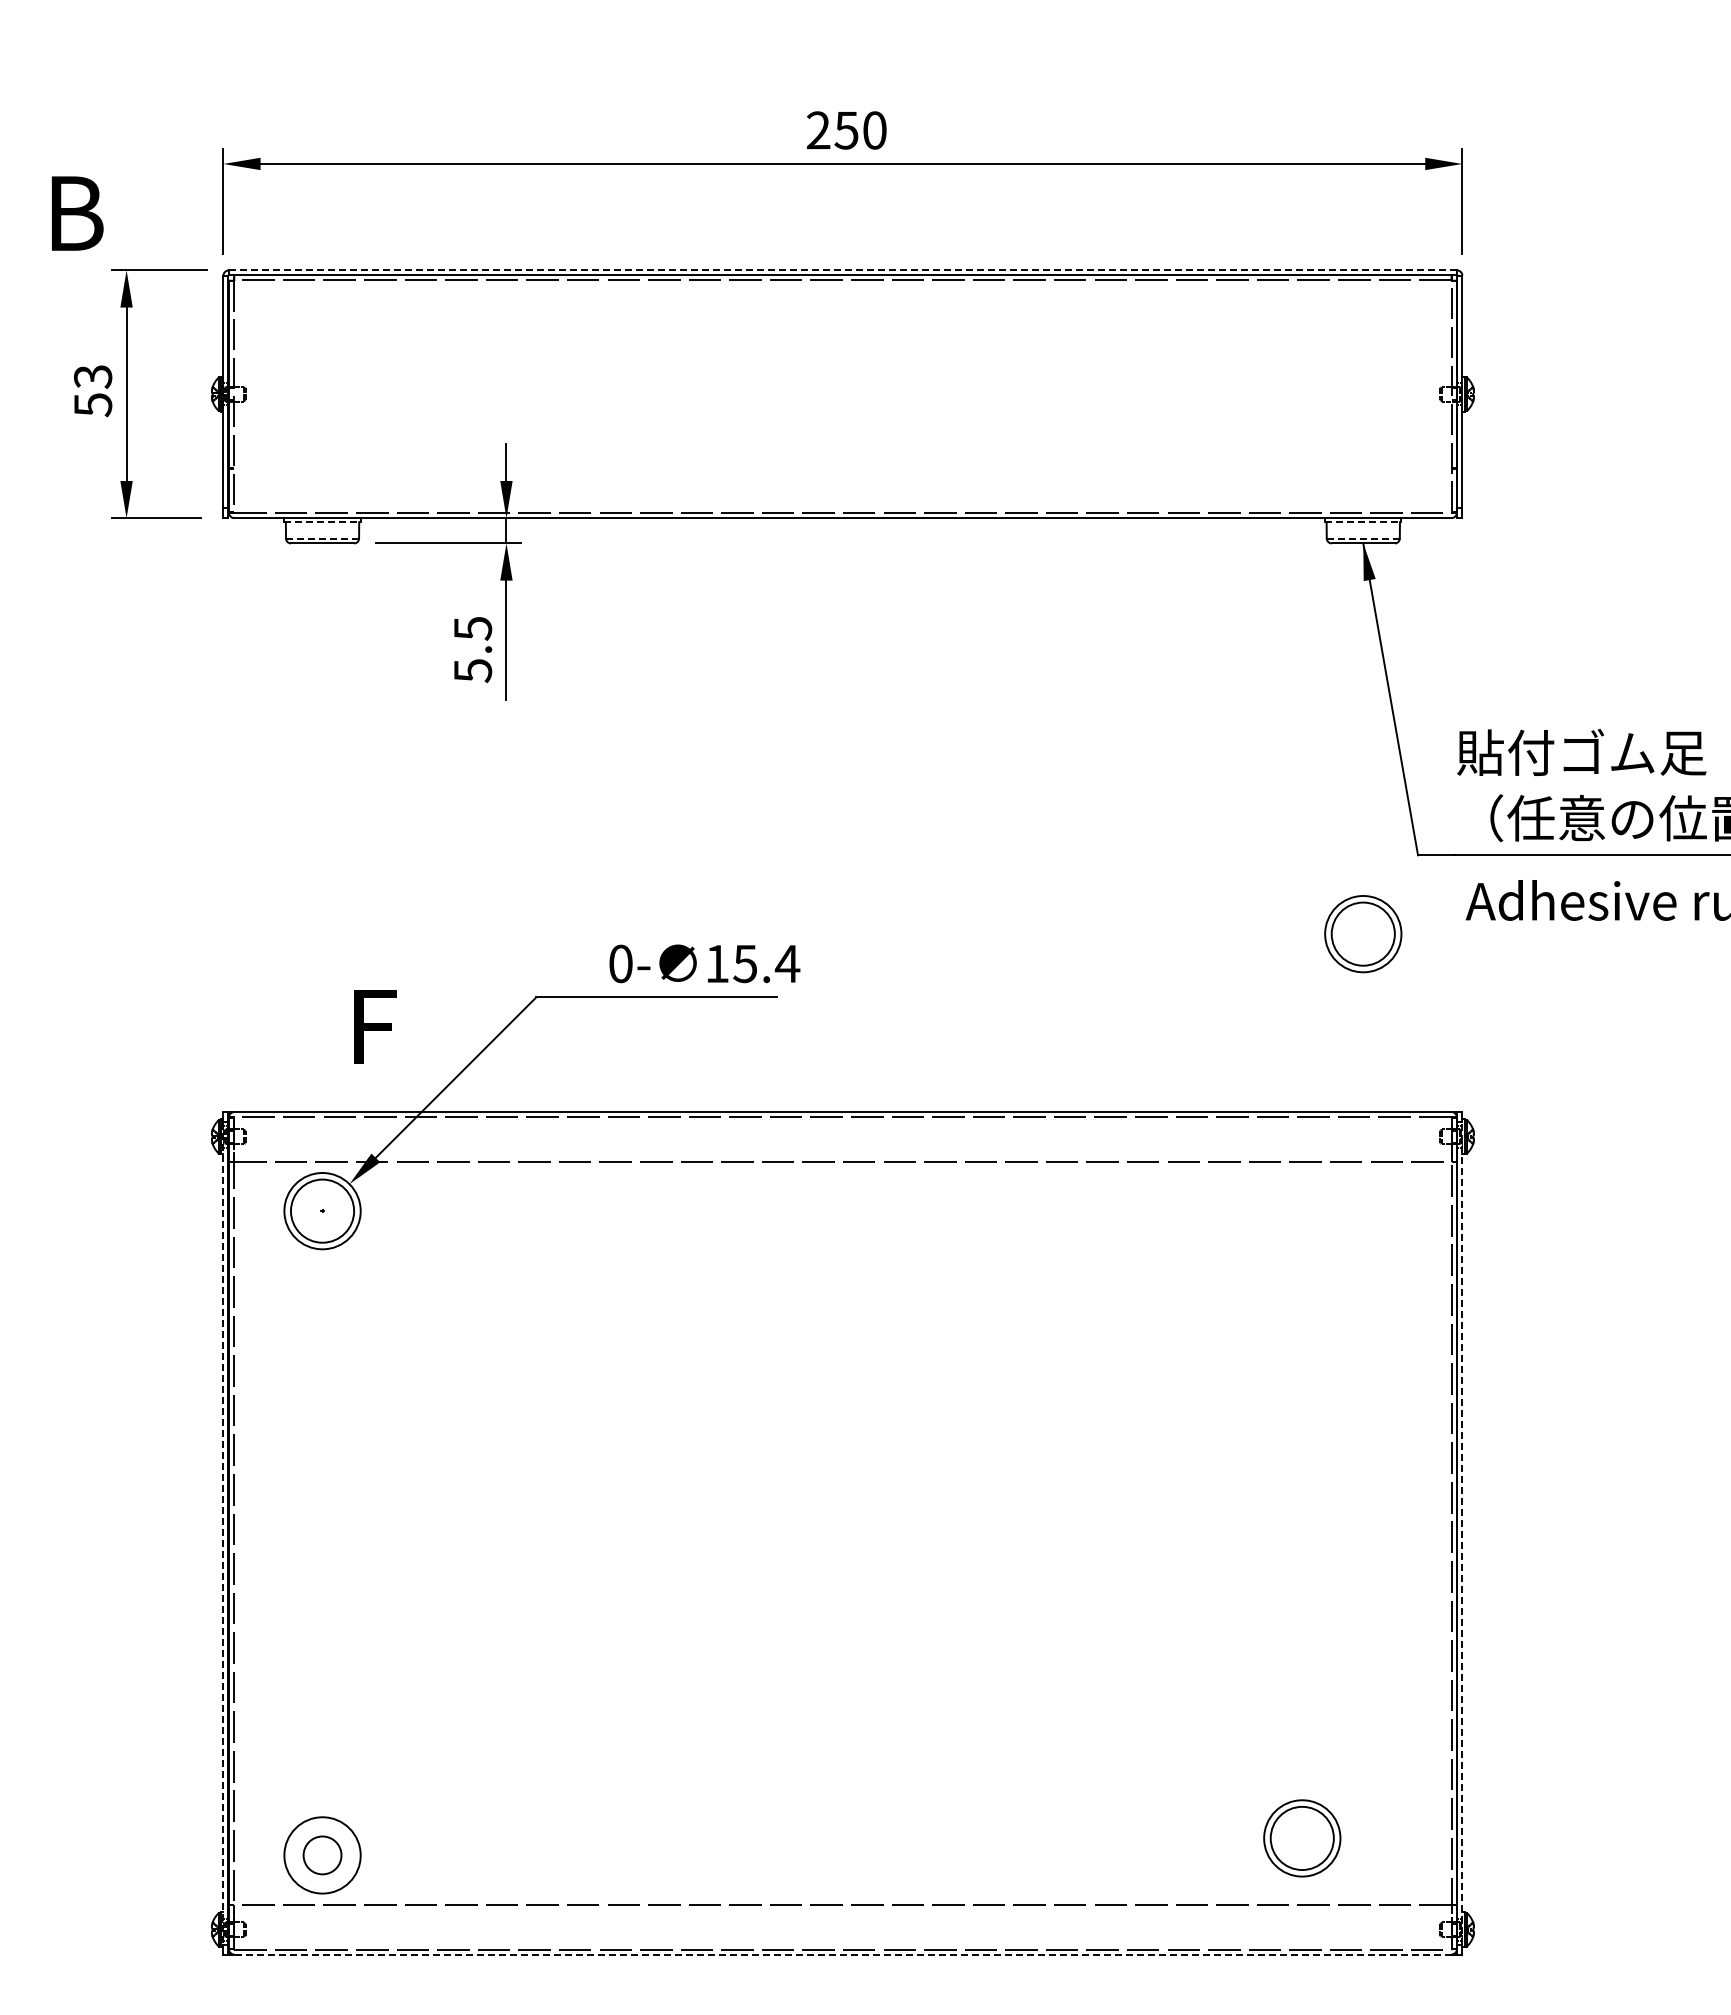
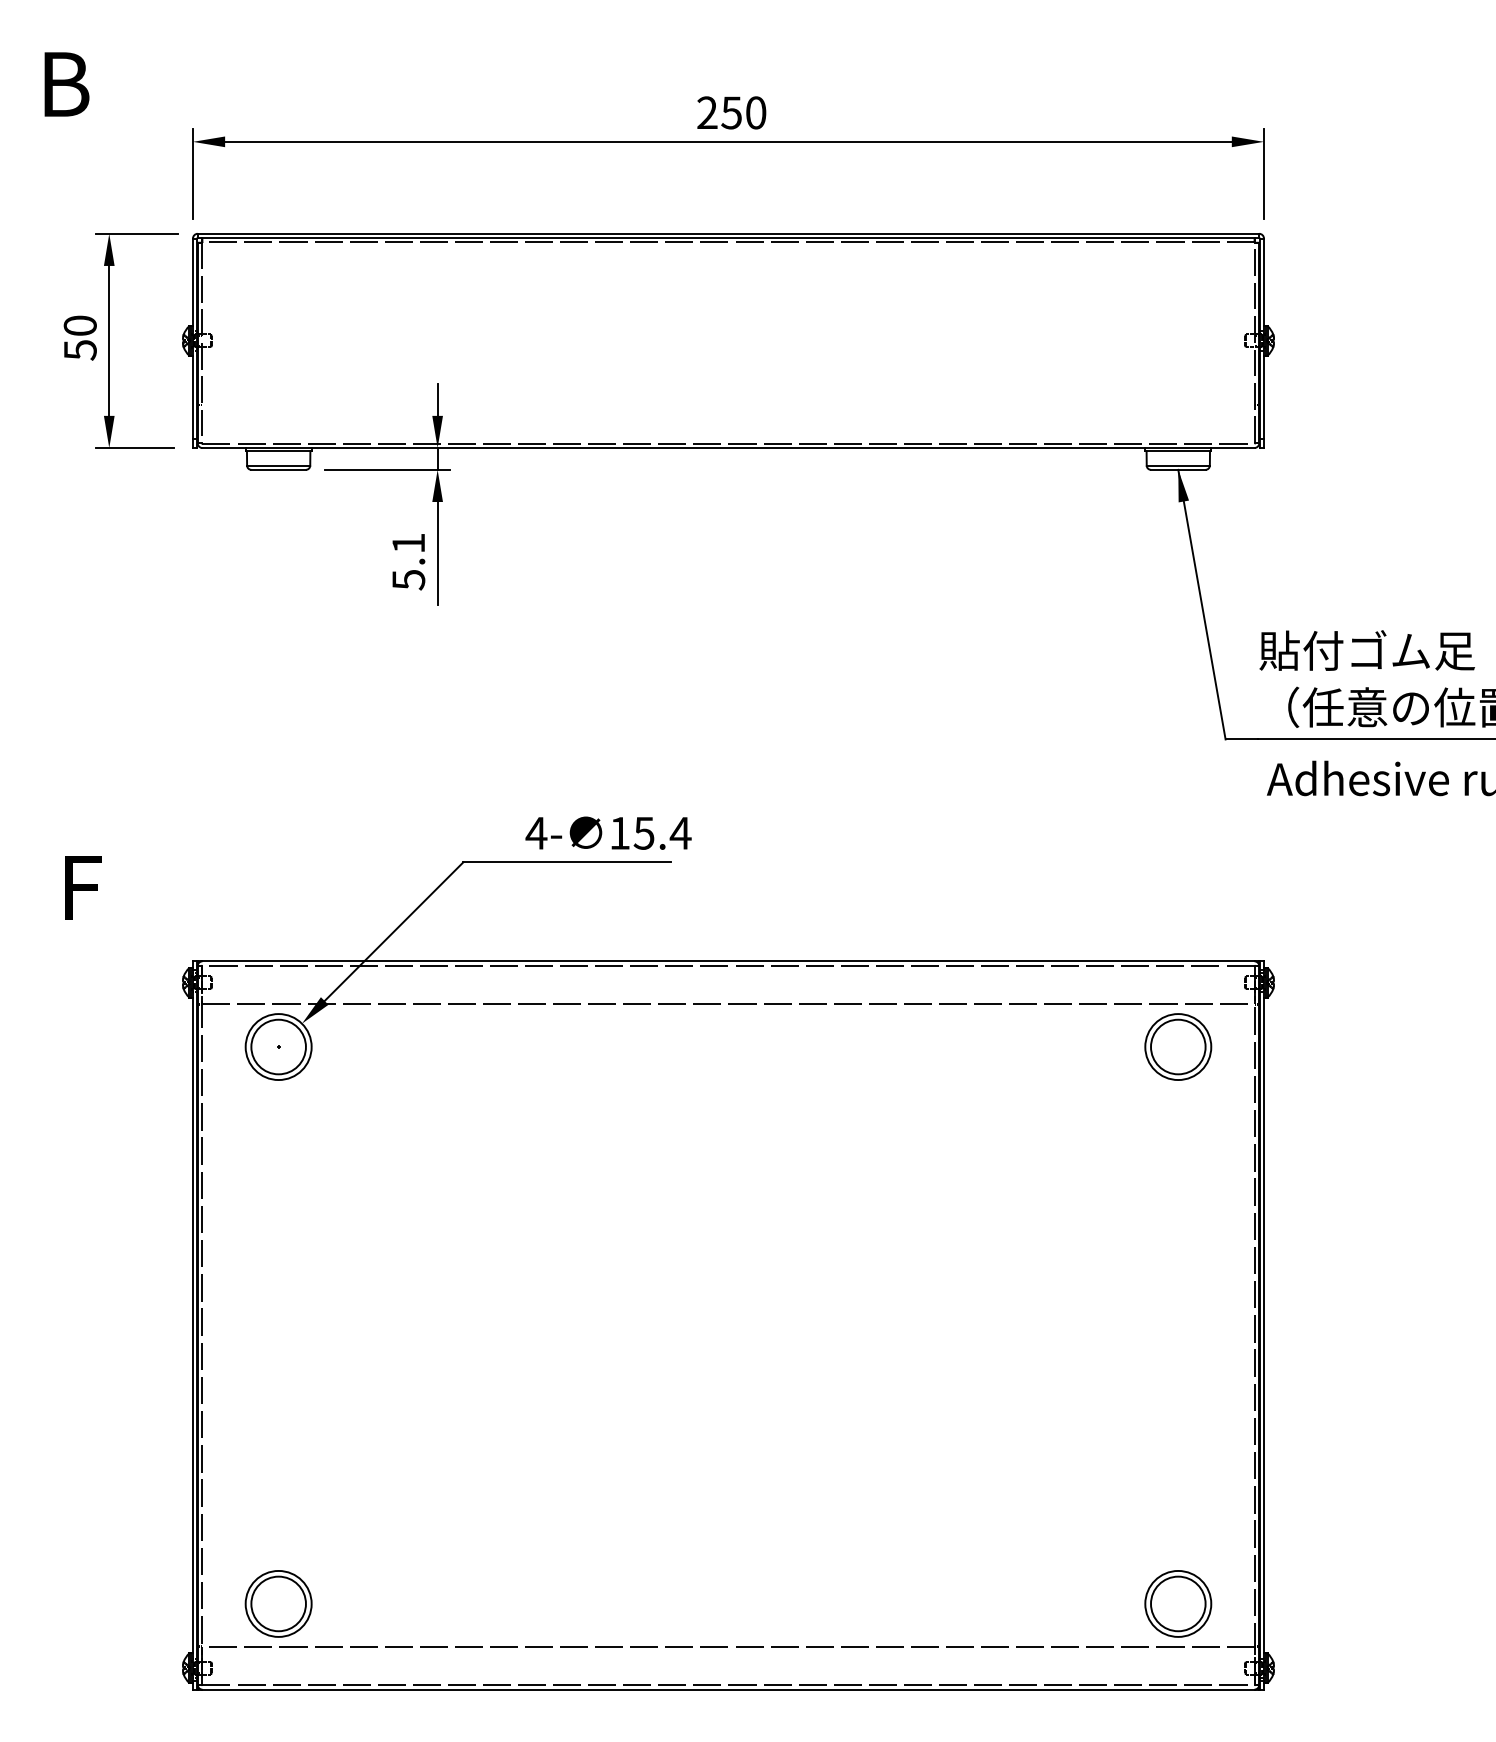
text: (77, 213) -> (66, 84), moved
line: (842, 270) -> (728, 233), dashed -> solid
text: (93, 377) -> (80, 326), 53 -> 50
line: (323, 522) -> (279, 451), dashed -> solid
line: (1363, 522) -> (1178, 451), dashed -> solid
line: (322, 538) -> (278, 465), dashed -> solid
line: (1363, 538) -> (1178, 465), dashed -> solid
text: (473, 628) -> (409, 543), 5.5 -> 5.1
part: (1363, 934) -> (1178, 1047), moved
text: (620, 963) -> (536, 832), 0- -> 4-
text: (375, 1026) -> (83, 887), moved
line: (1462, 1532) -> (1264, 1324), dashed -> solid
line: (223, 1533) -> (193, 1325), dashed -> solid
part: (1302, 1838) -> (1178, 1604), moved
circle: (322, 1855) -> (278, 1604), size x1.67
line: (842, 1954) -> (728, 1689), dashed -> solid

